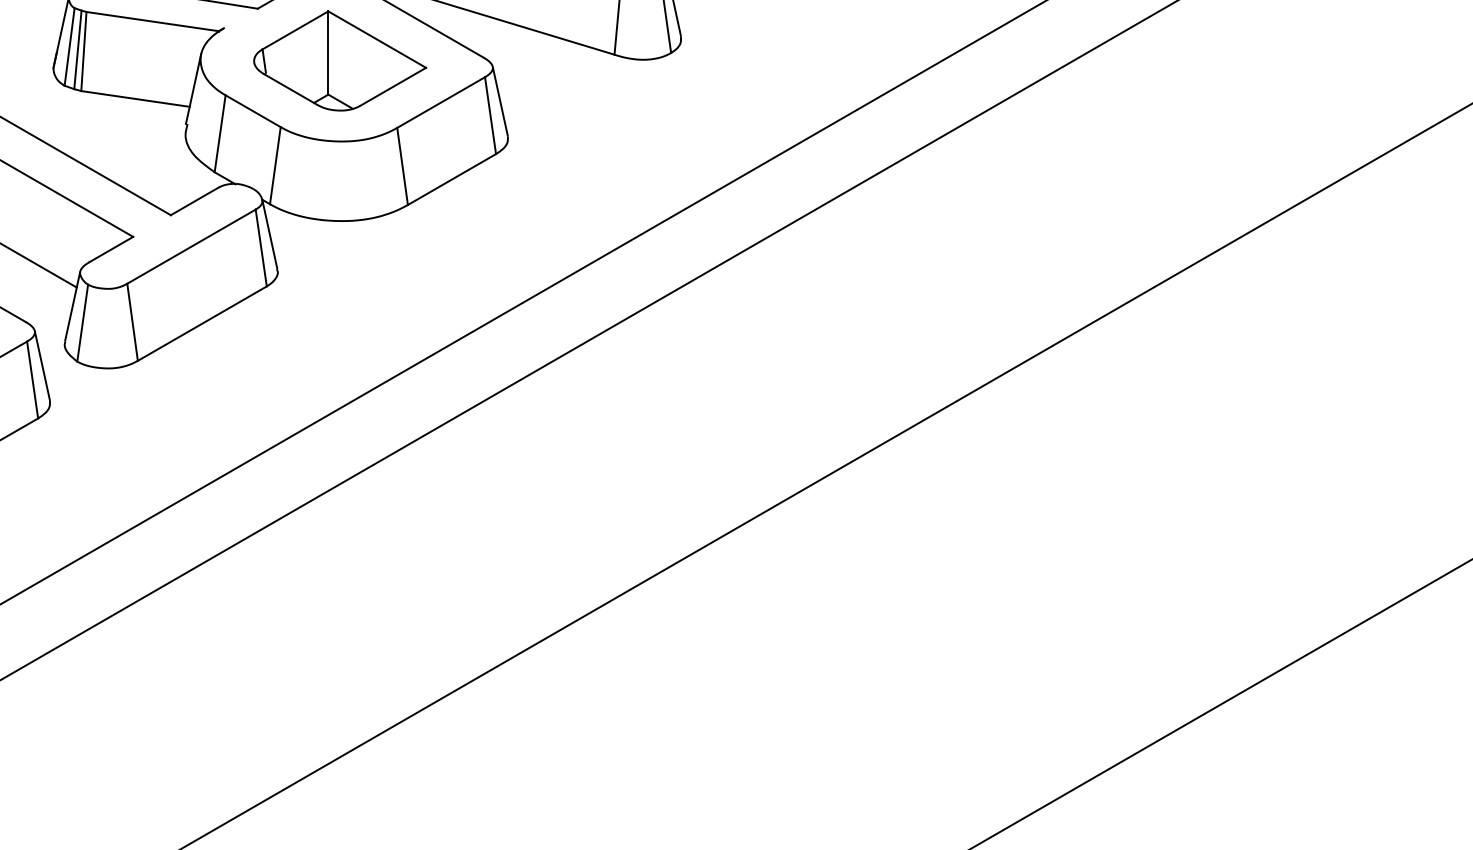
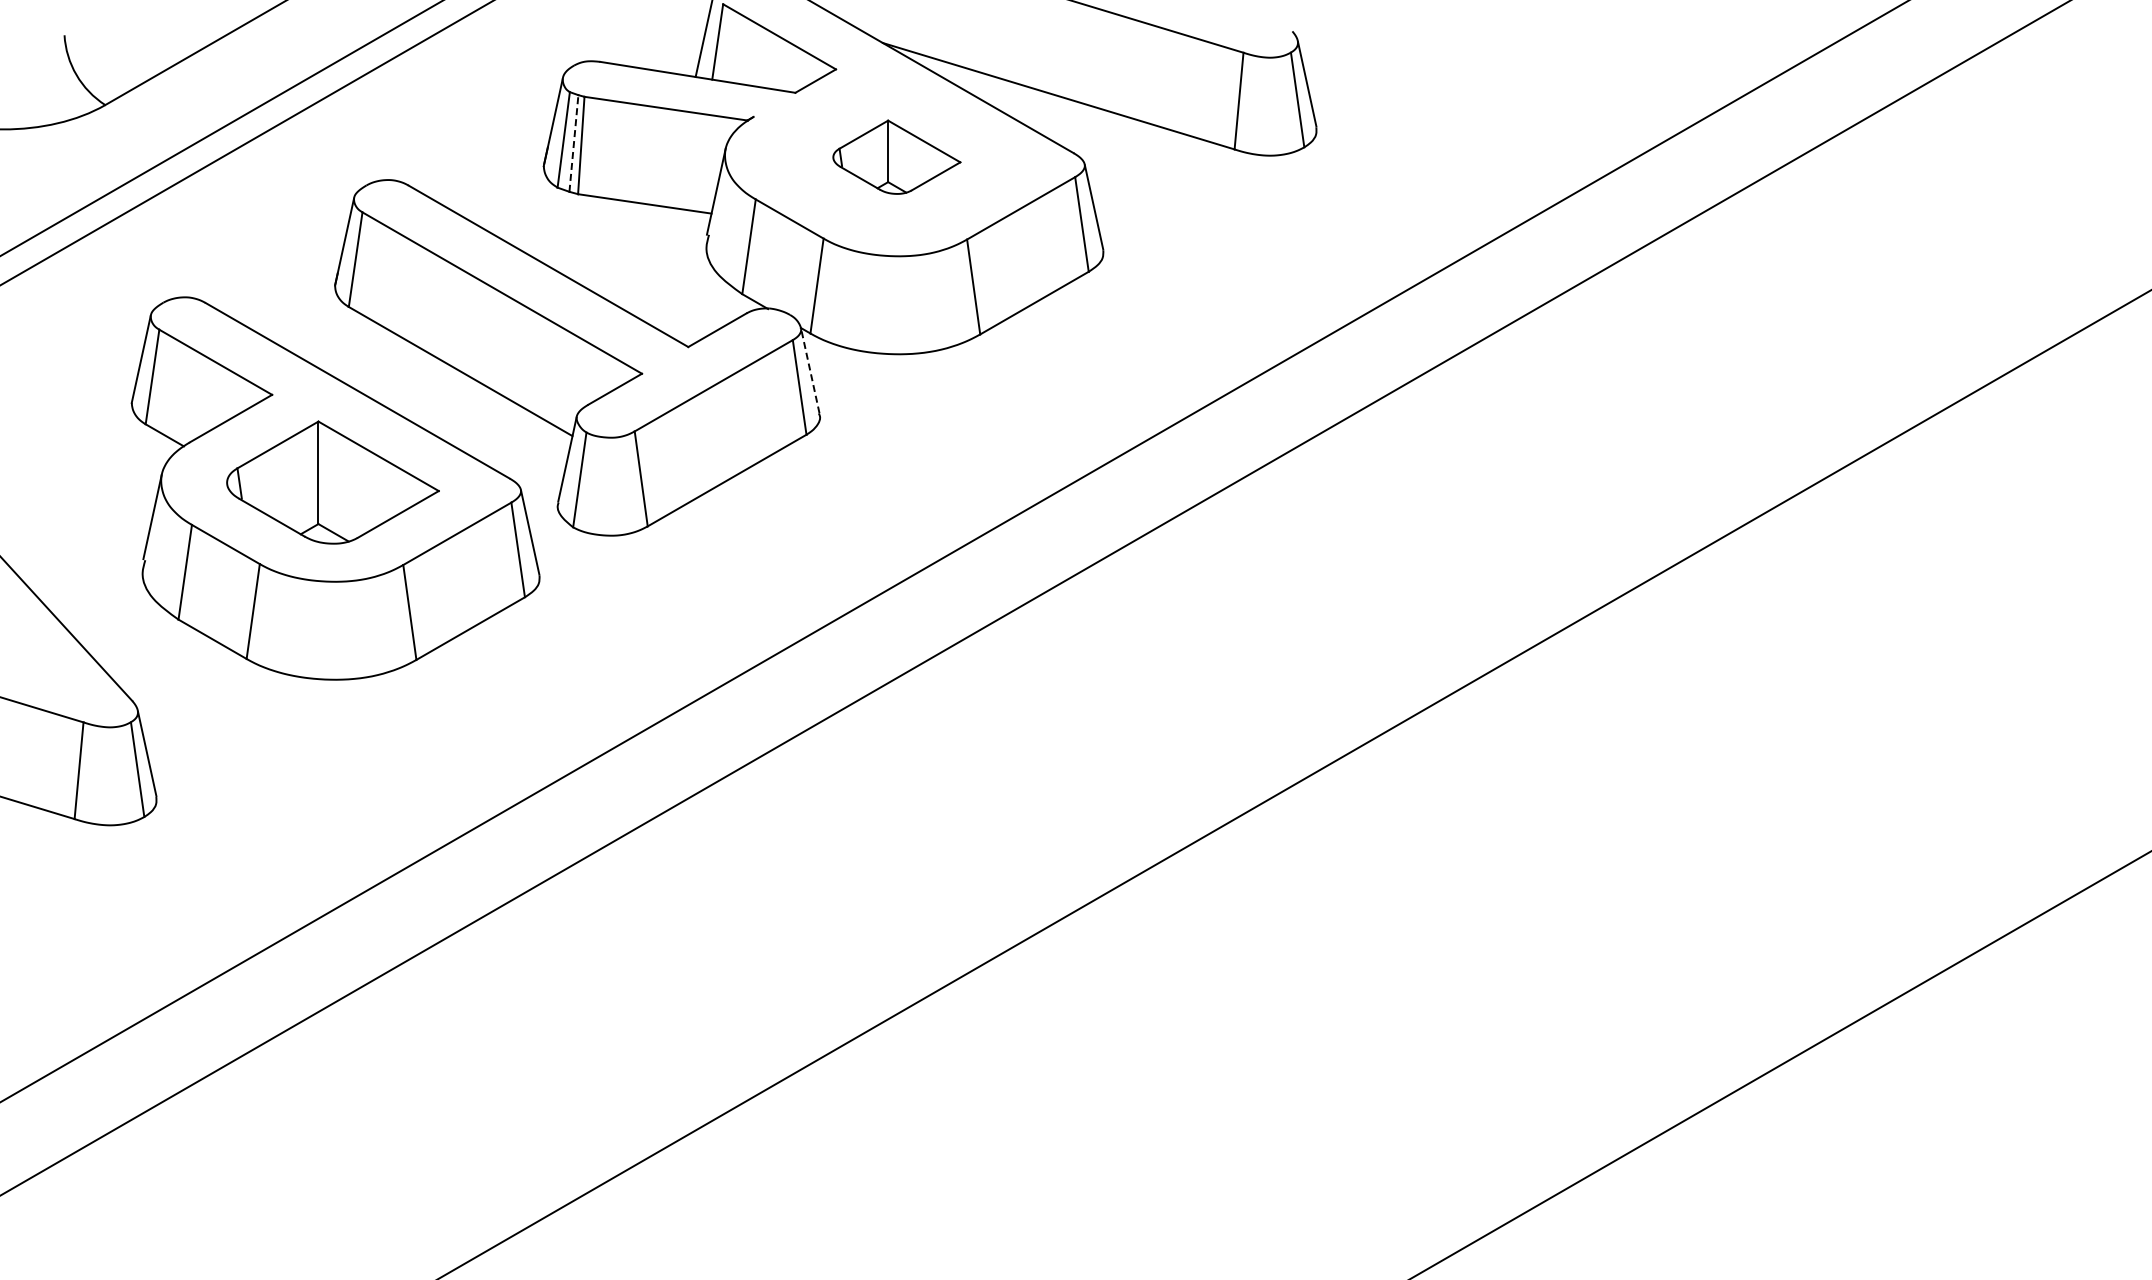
line: (77, 49) -> (573, 143), solid -> dashed
part: (339, 61) -> (896, 157), size x0.6
line: (270, 234) -> (810, 370), solid -> dashed

